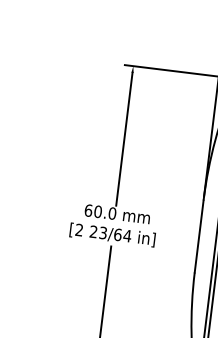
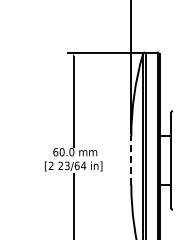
line: (199, 235) -> (131, 159), solid -> dashed

